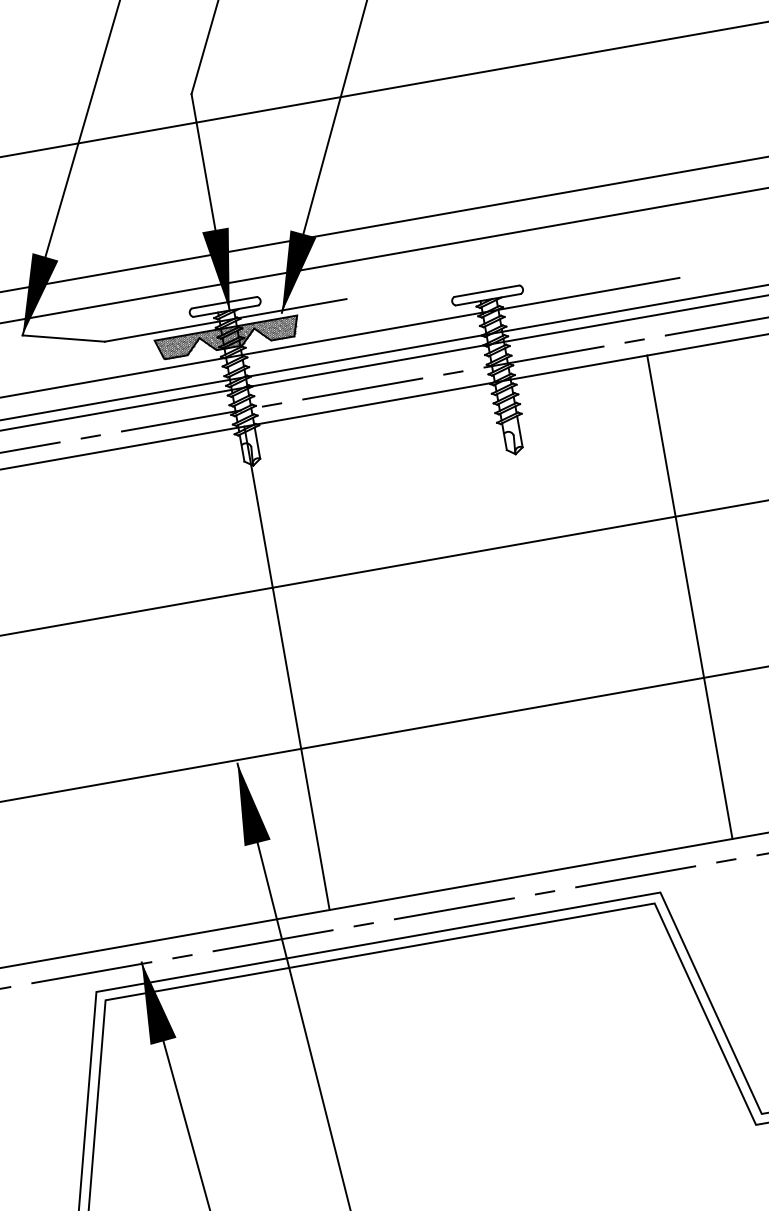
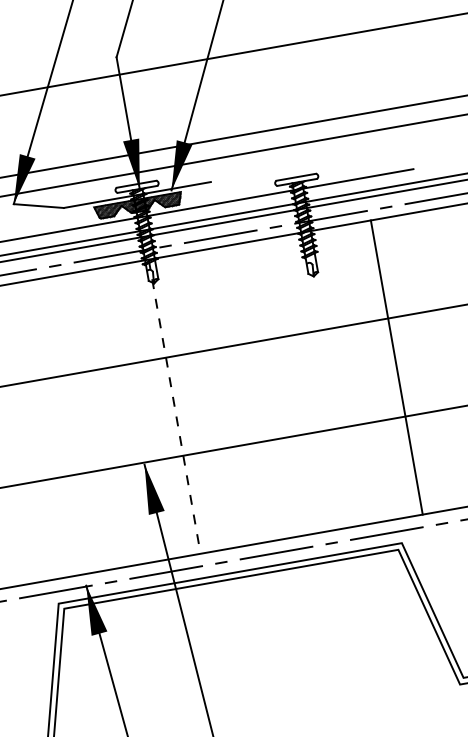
line: (689, 597) -> (396, 367), moved
line: (286, 669) -> (174, 407), solid -> dashed

